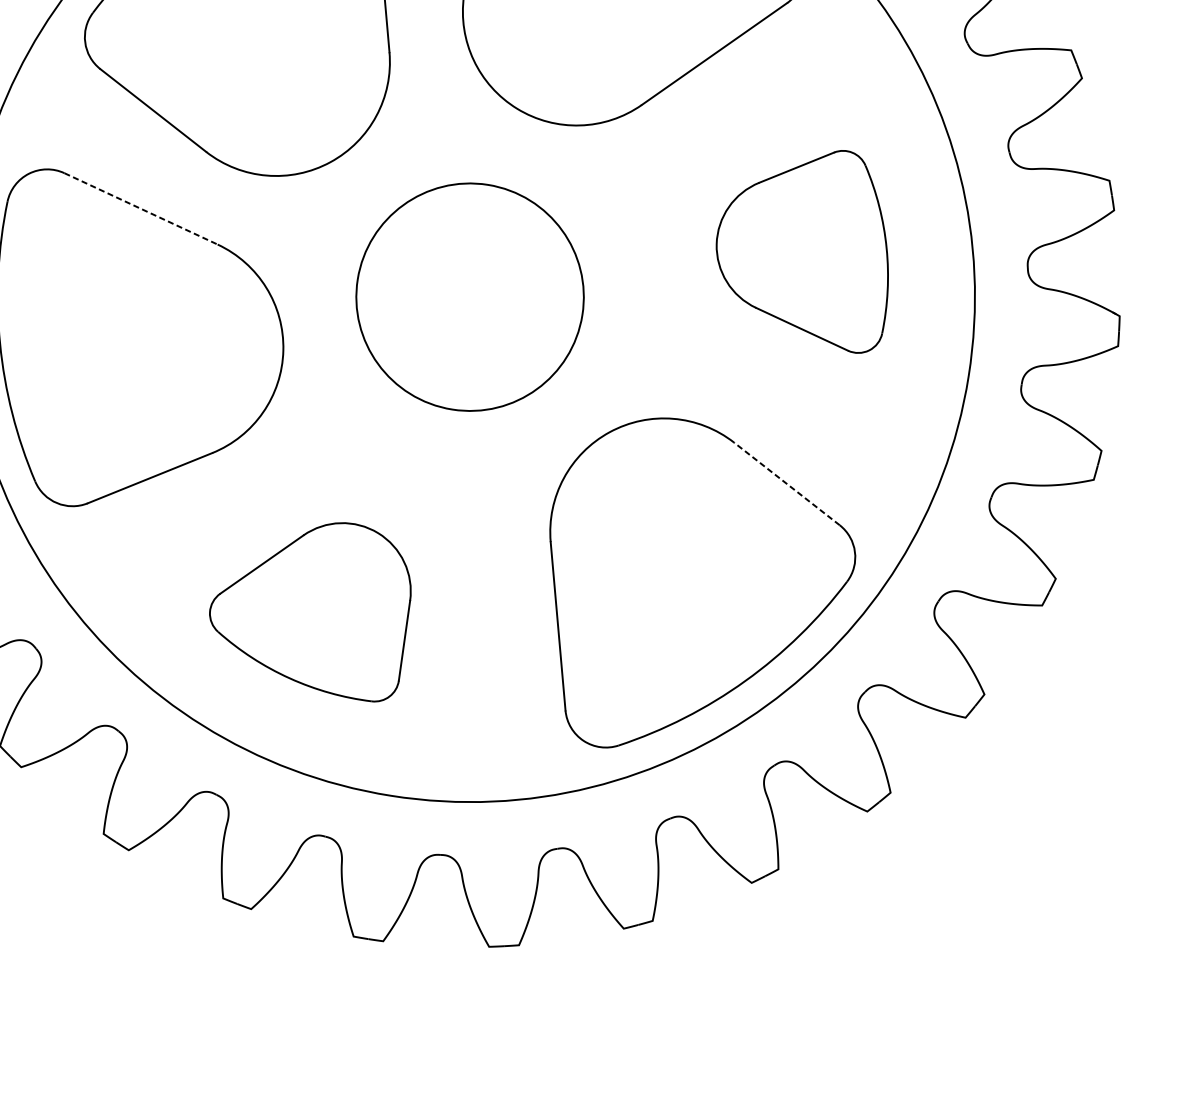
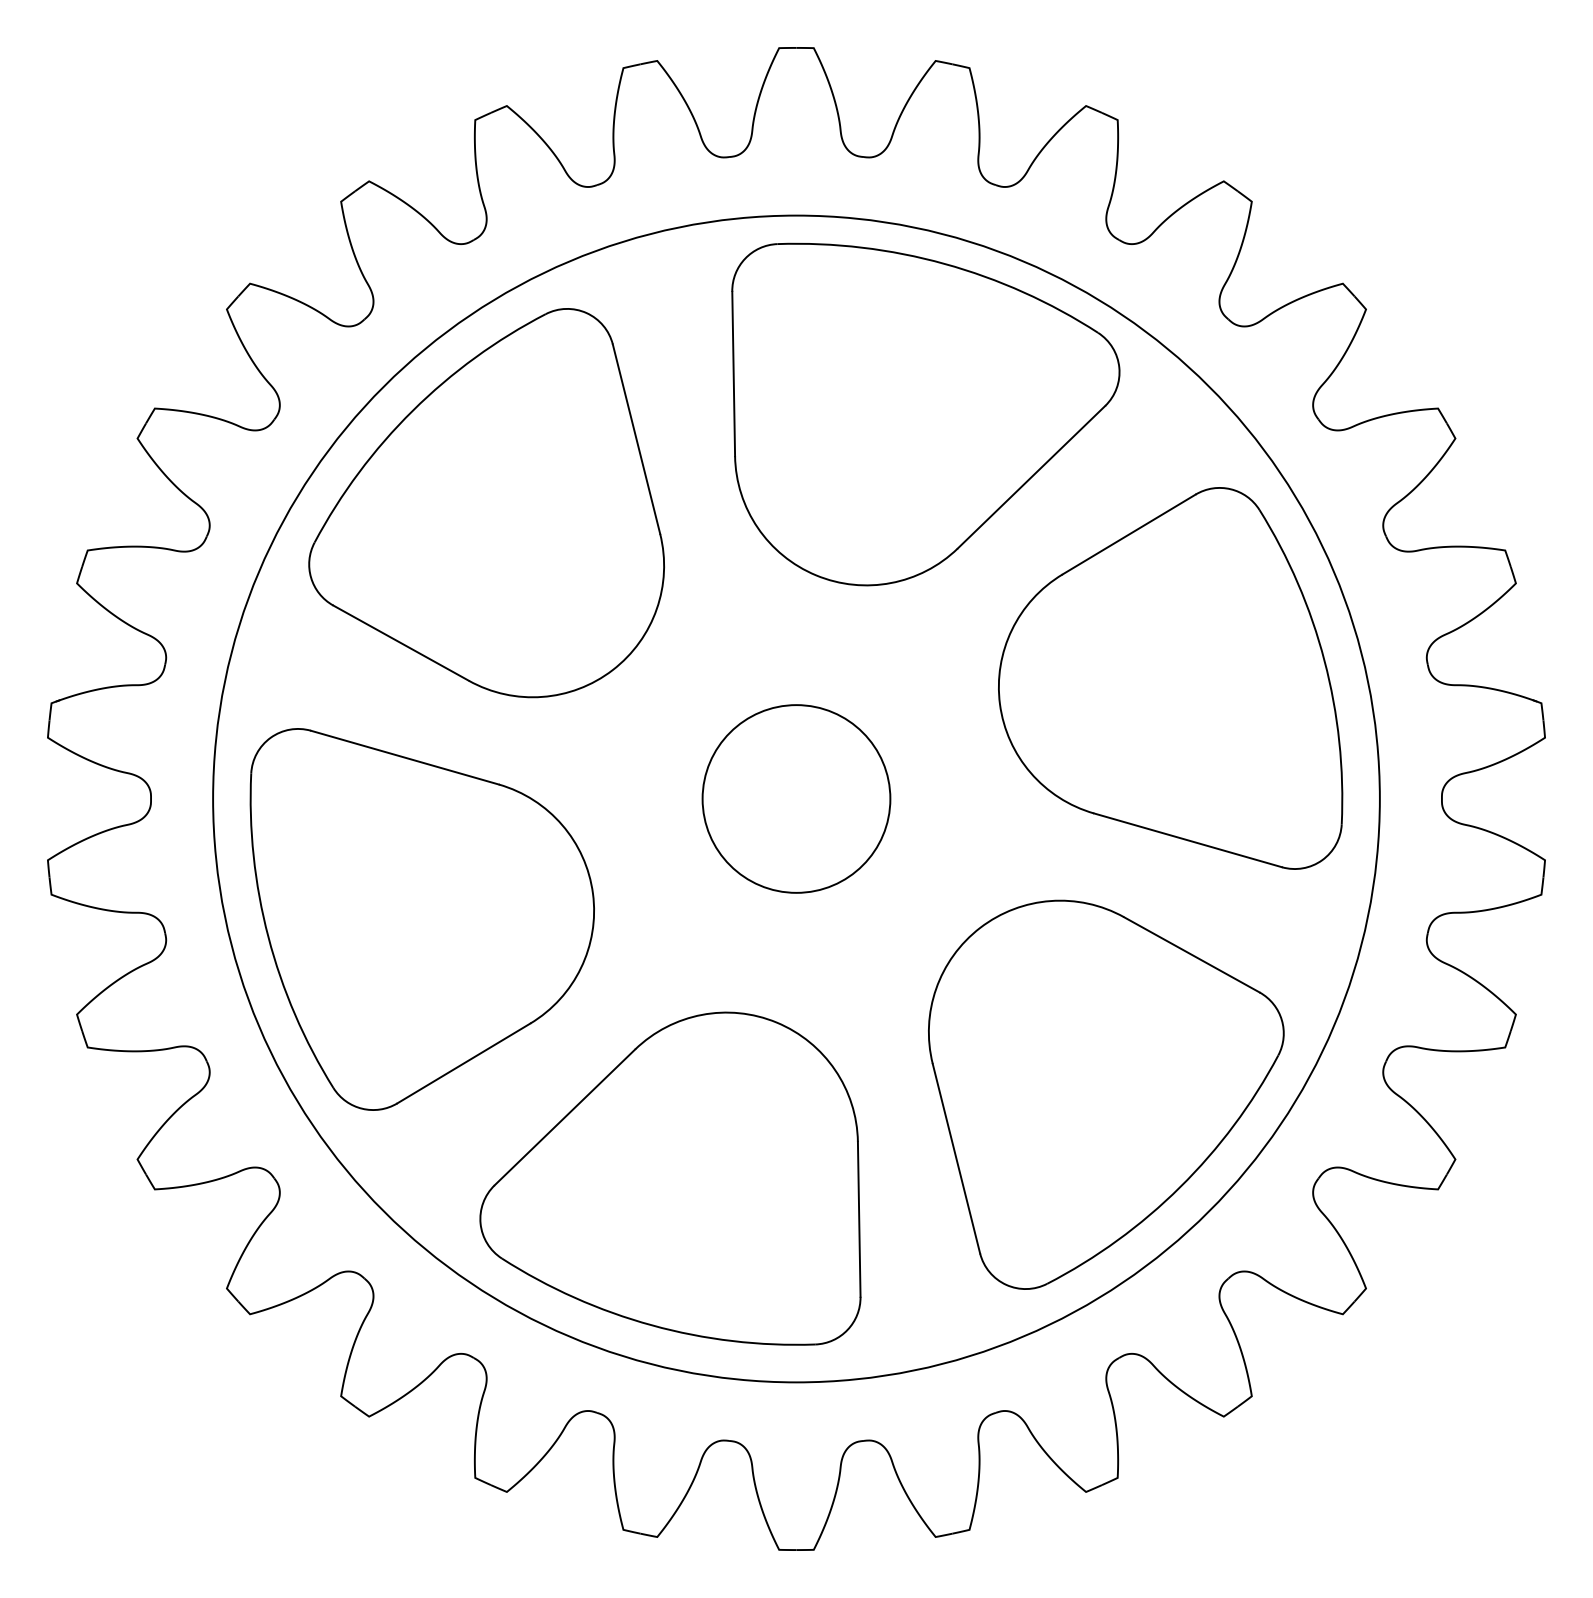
line: (140, 208) -> (404, 757), dashed -> solid
part: (806, 244) -> (1170, 678), size x1.67
circle: (470, 296) -> (796, 798), size x0.71
line: (786, 483) -> (1191, 954), dashed -> solid
part: (311, 604) -> (670, 1178), size x1.67

